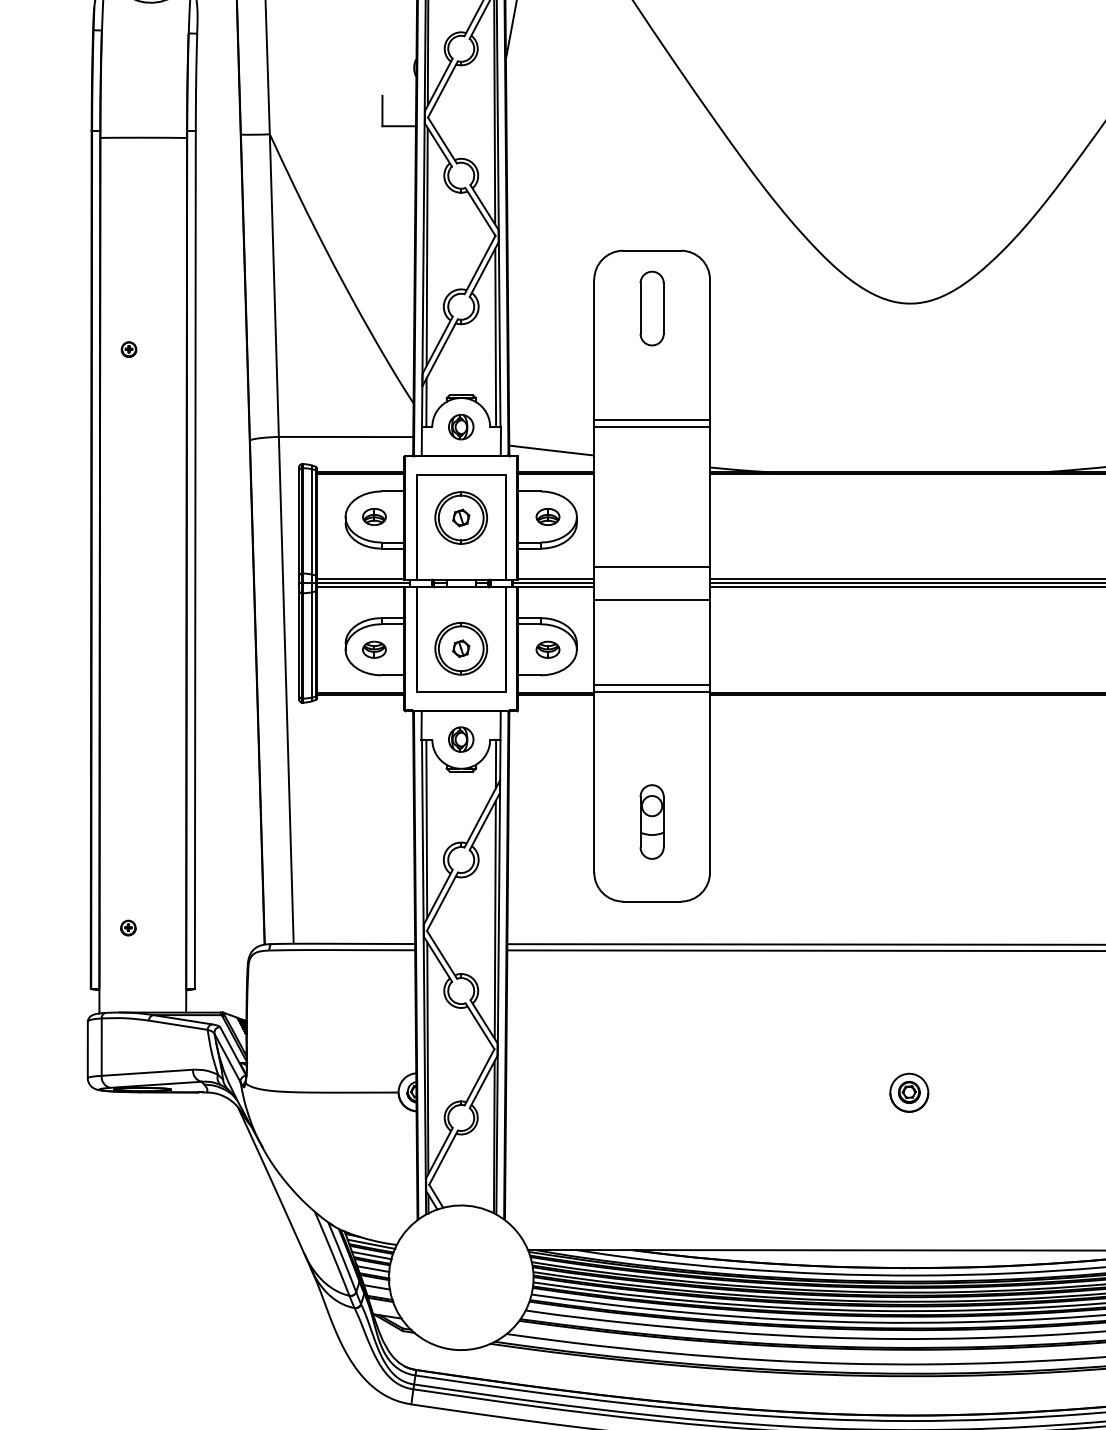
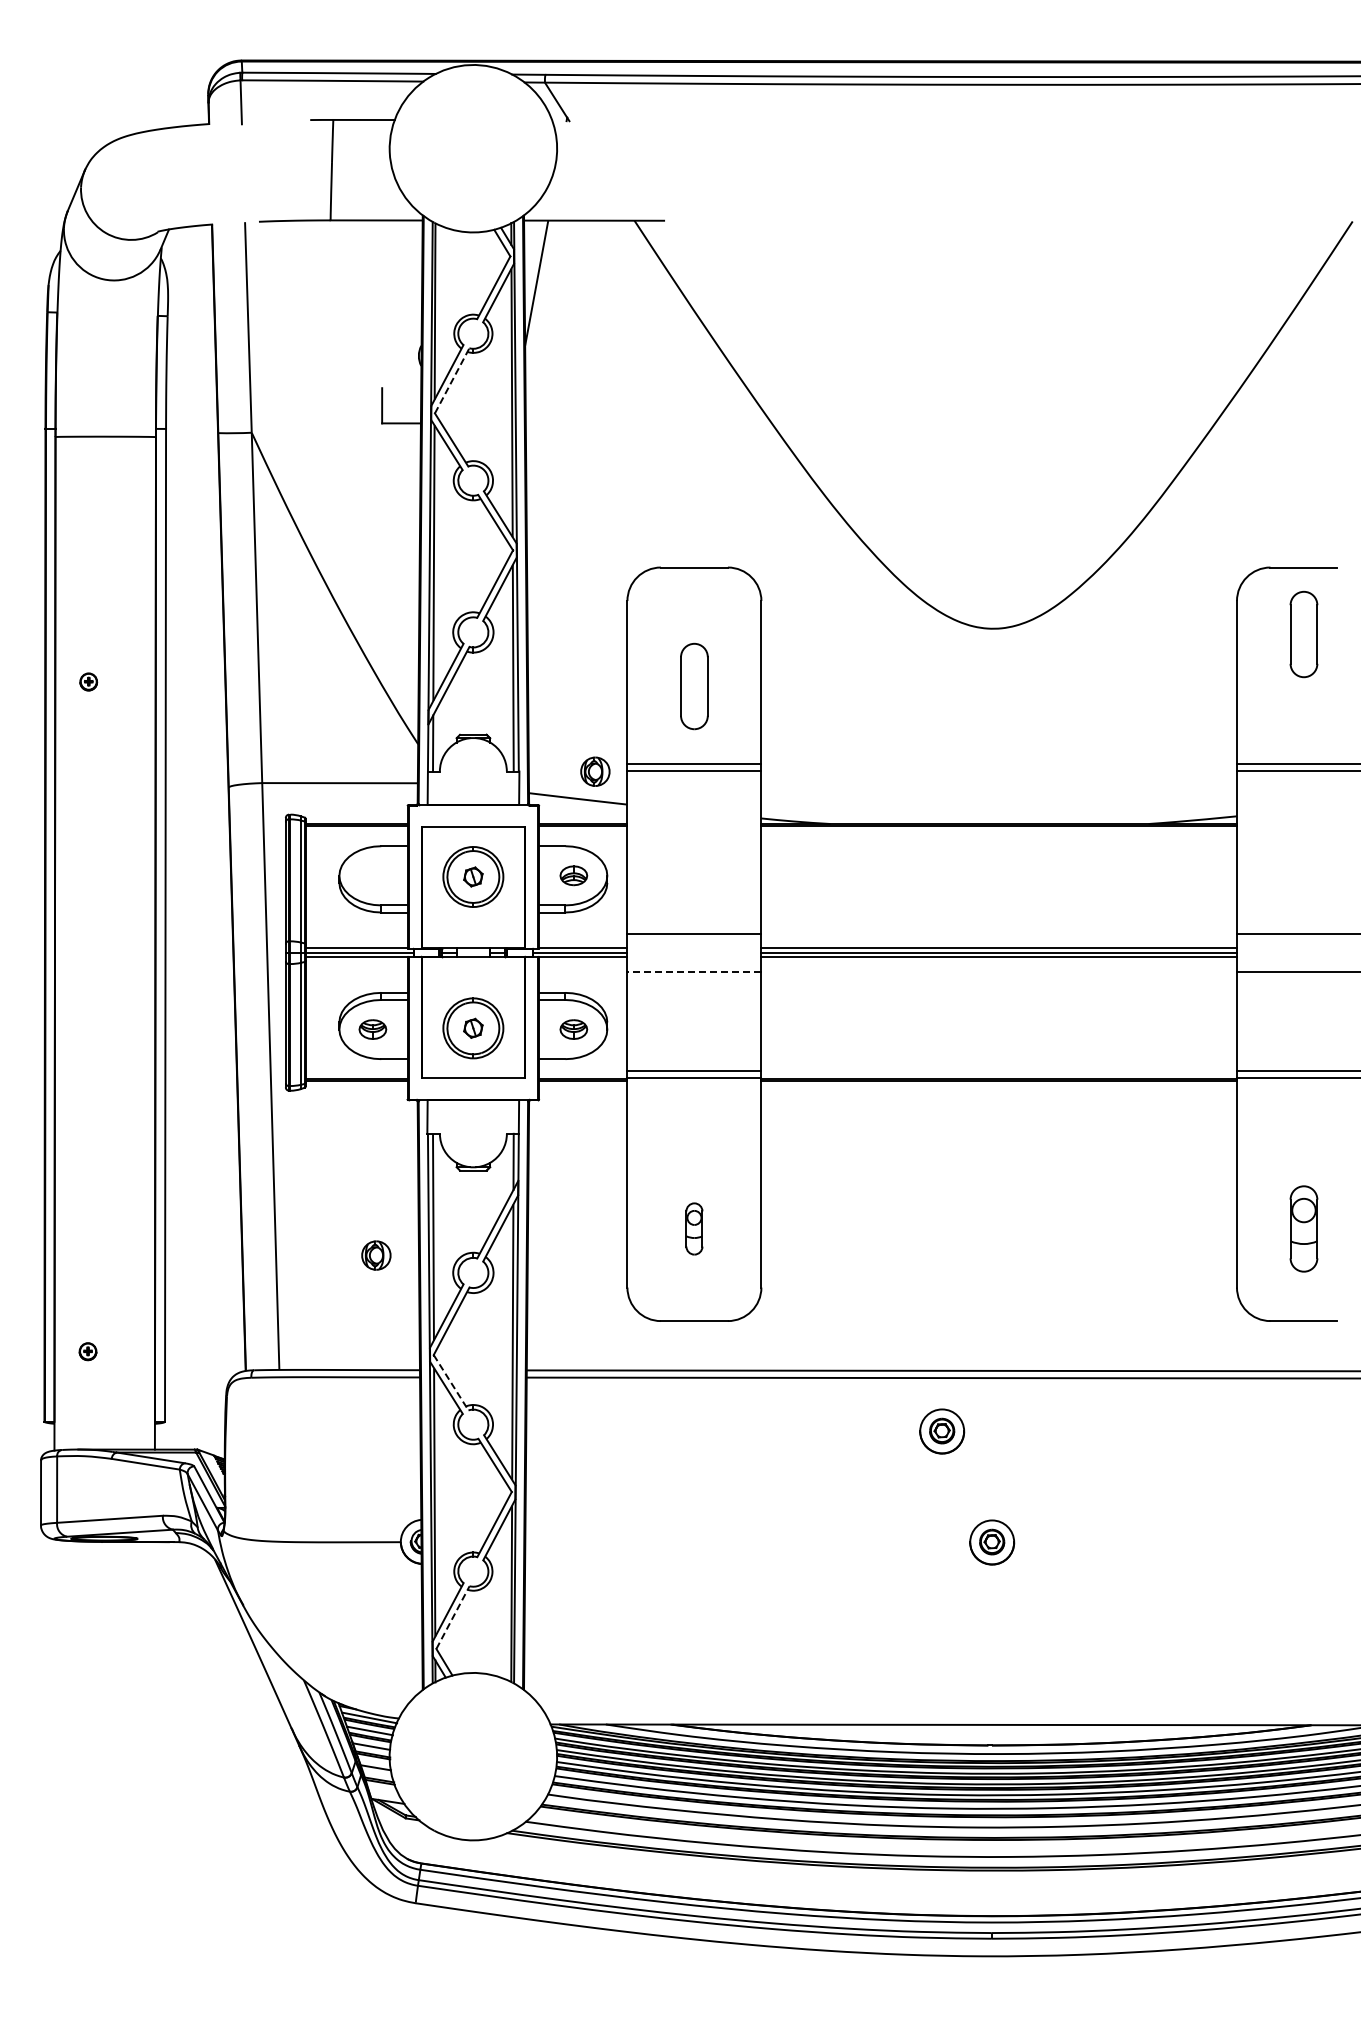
line: (443, 89) -> (452, 380), solid -> dashed
part: (652, 308) -> (694, 686), moved
part: (461, 426) -> (595, 771), moved
part: (374, 516) -> (372, 875), removed
line: (652, 599) -> (694, 971), solid -> dashed
part: (461, 739) -> (376, 1255), moved
part: (652, 821) -> (694, 1228), size x0.6
line: (442, 954) -> (451, 1382), solid -> dashed
part: (866, 996) -> (942, 1431), added
line: (444, 1157) -> (453, 1617), solid -> dashed

